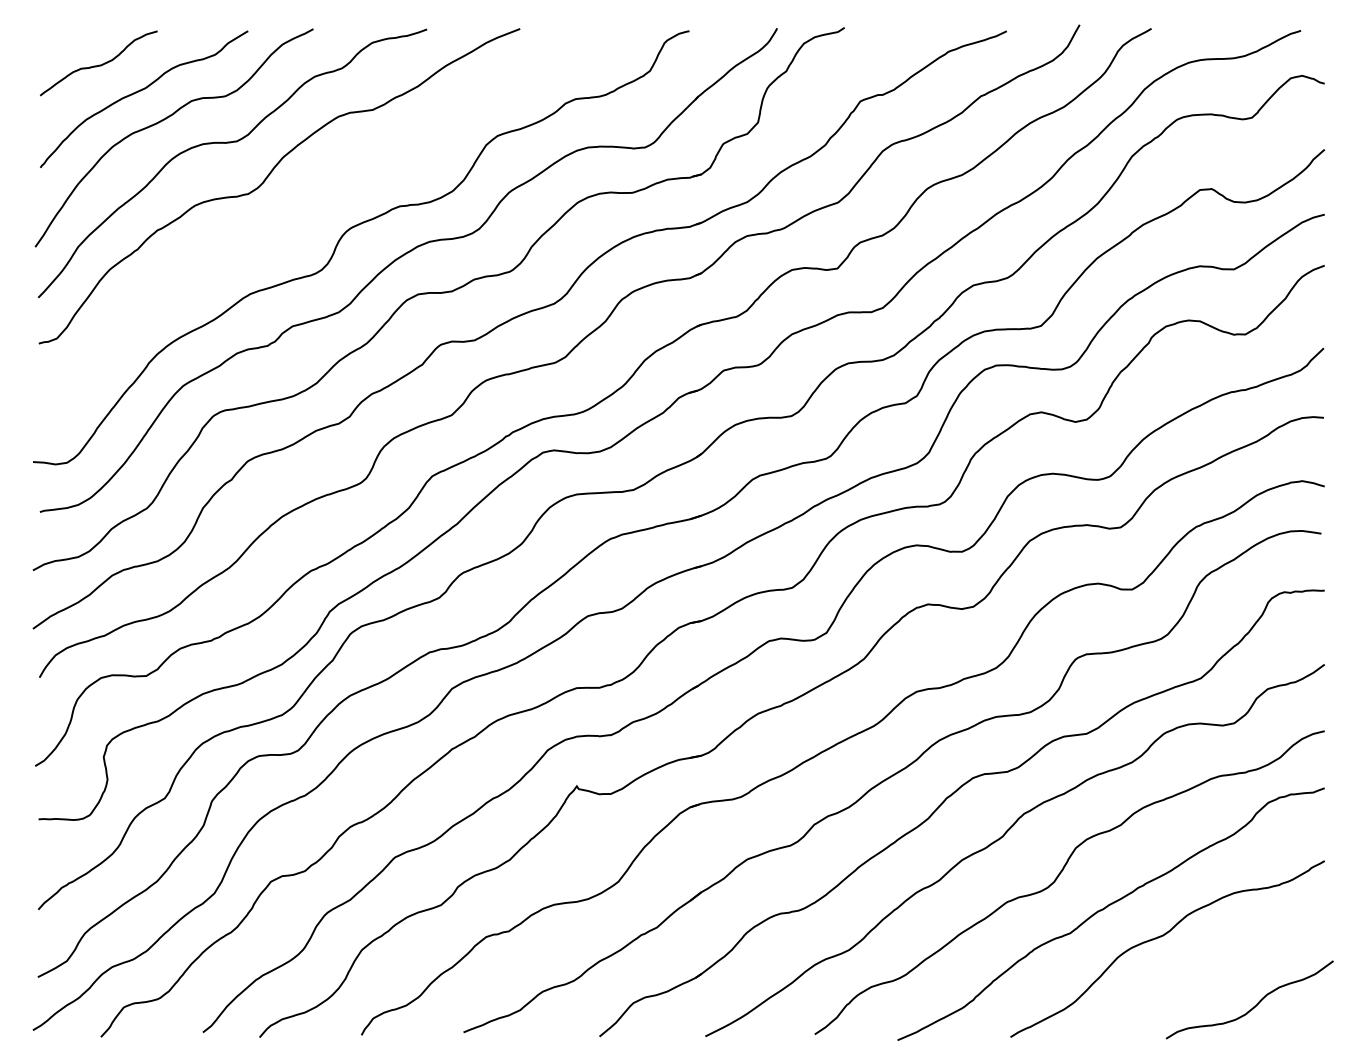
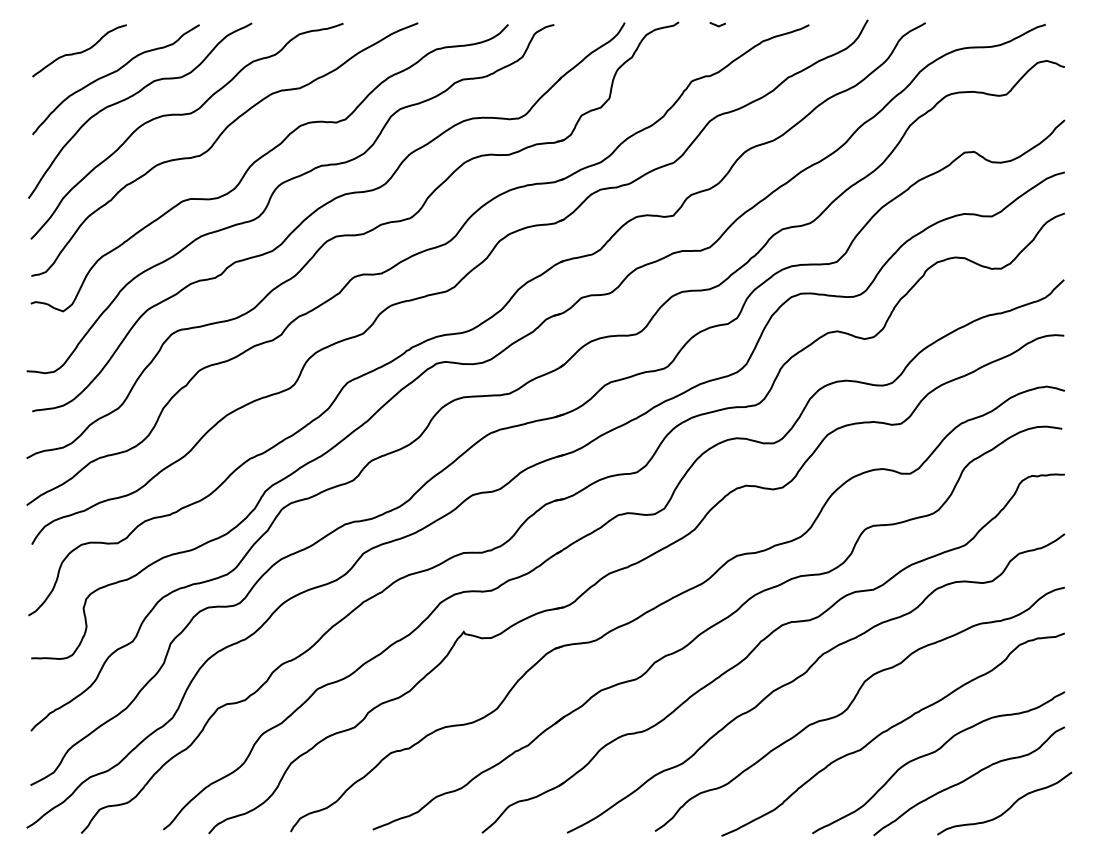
curve: (891, 30) -> (716, 24), added
curve: (324, 197) -> (260, 158), added
curve: (1203, 970) -> (967, 779), added

